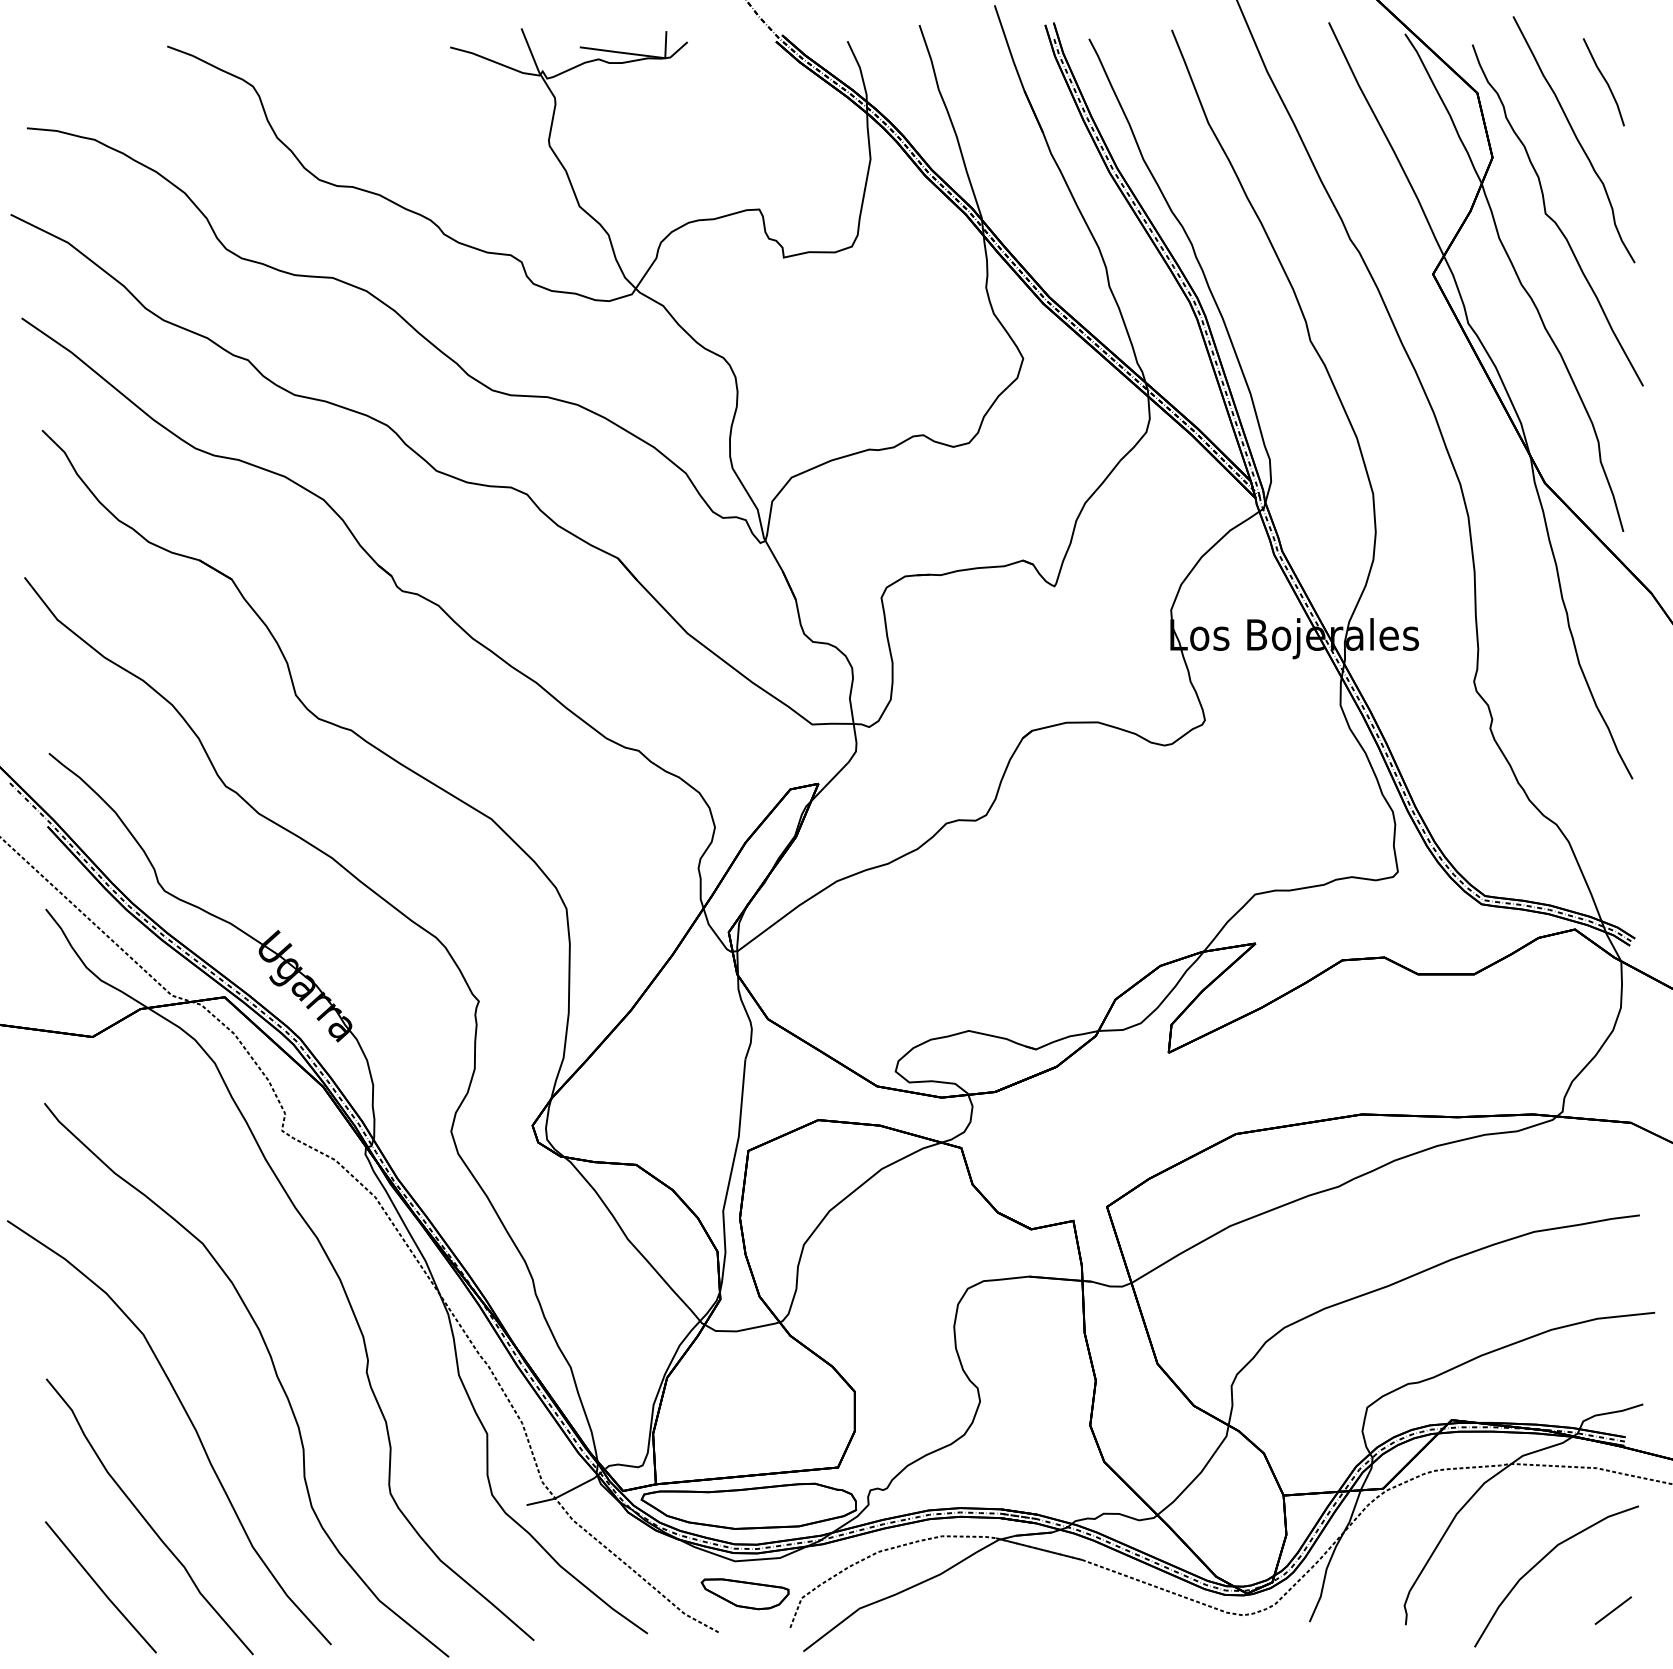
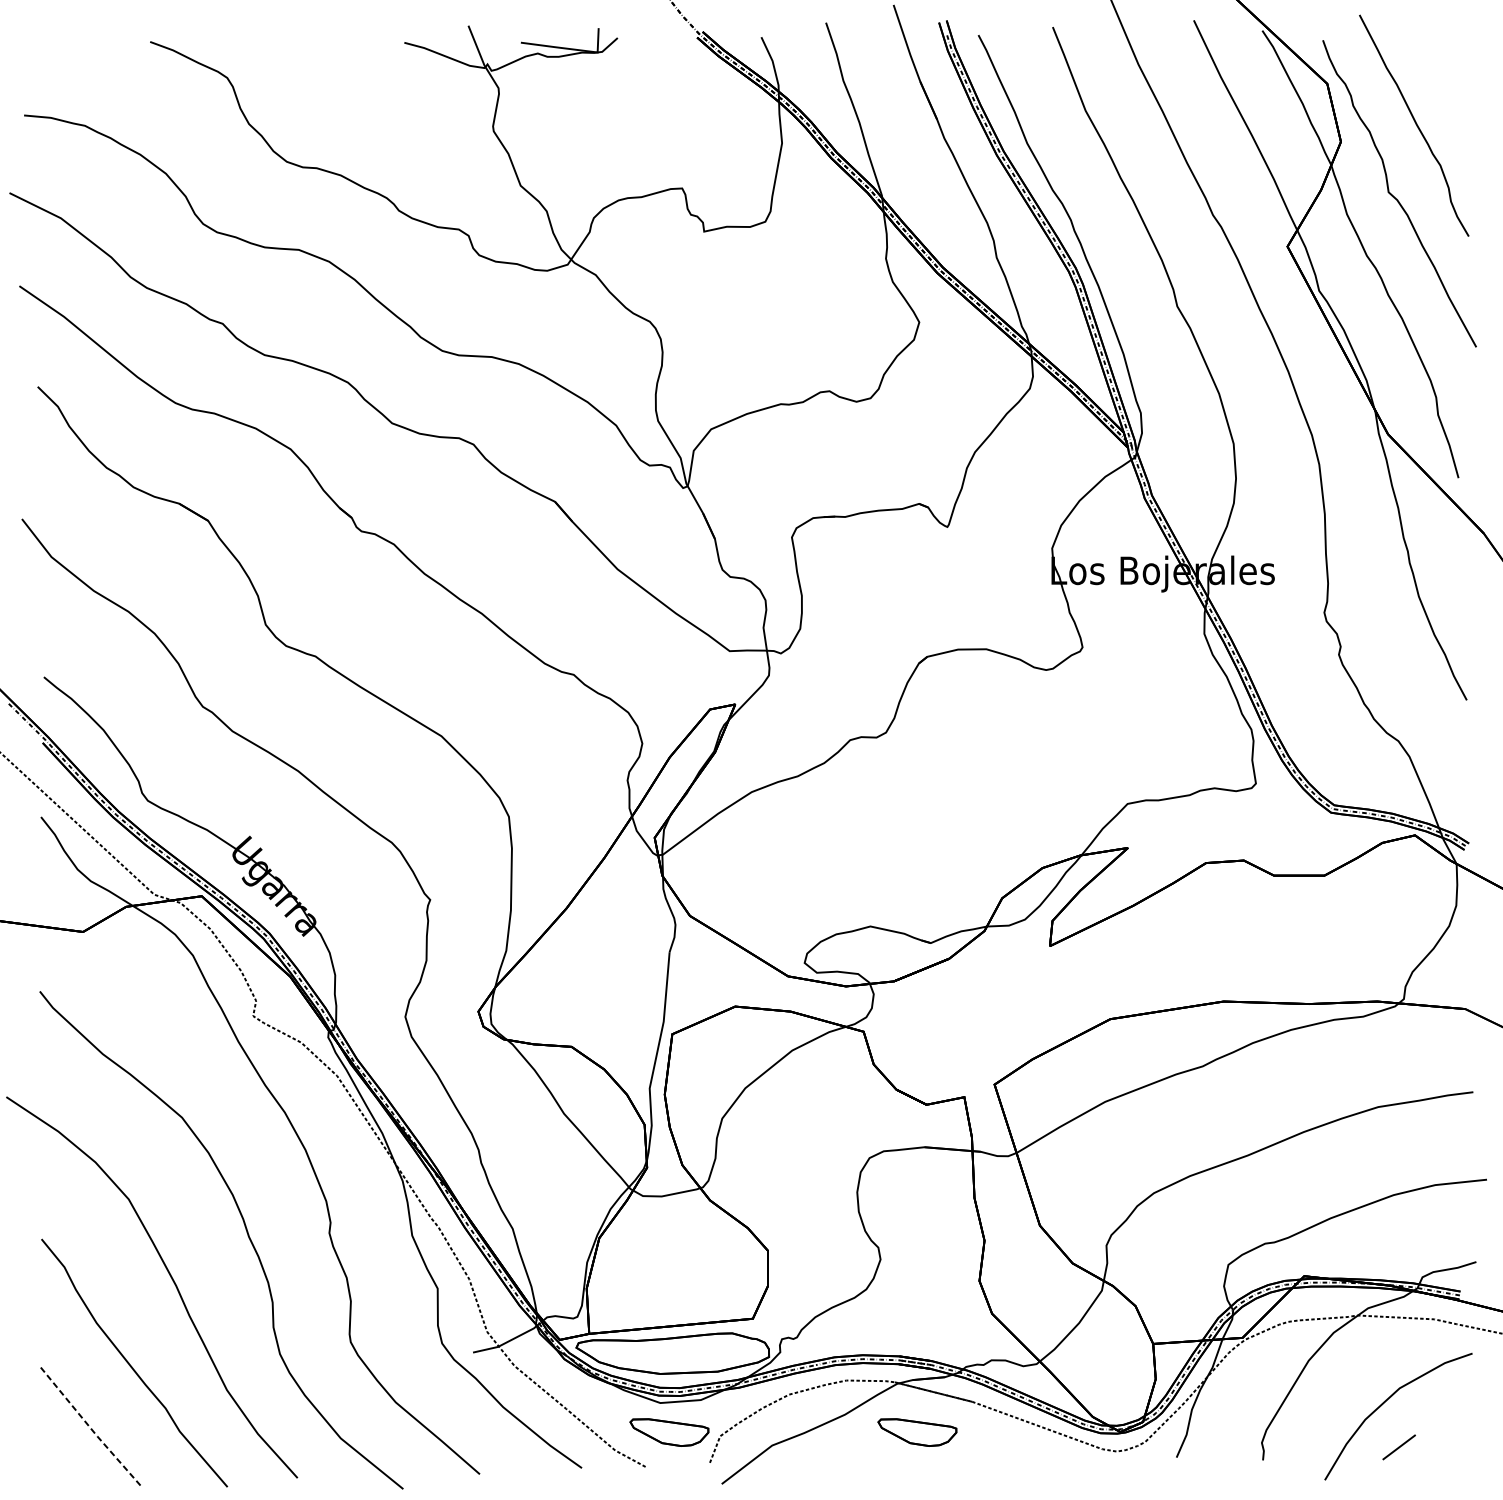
line: (1605, 82) -> (1442, 74), removed
line: (100, 1588) -> (90, 1427), solid -> dashed
part: (1020, 1594) -> (916, 1432), added
line: (1612, 1610) -> (1398, 1447), moved

